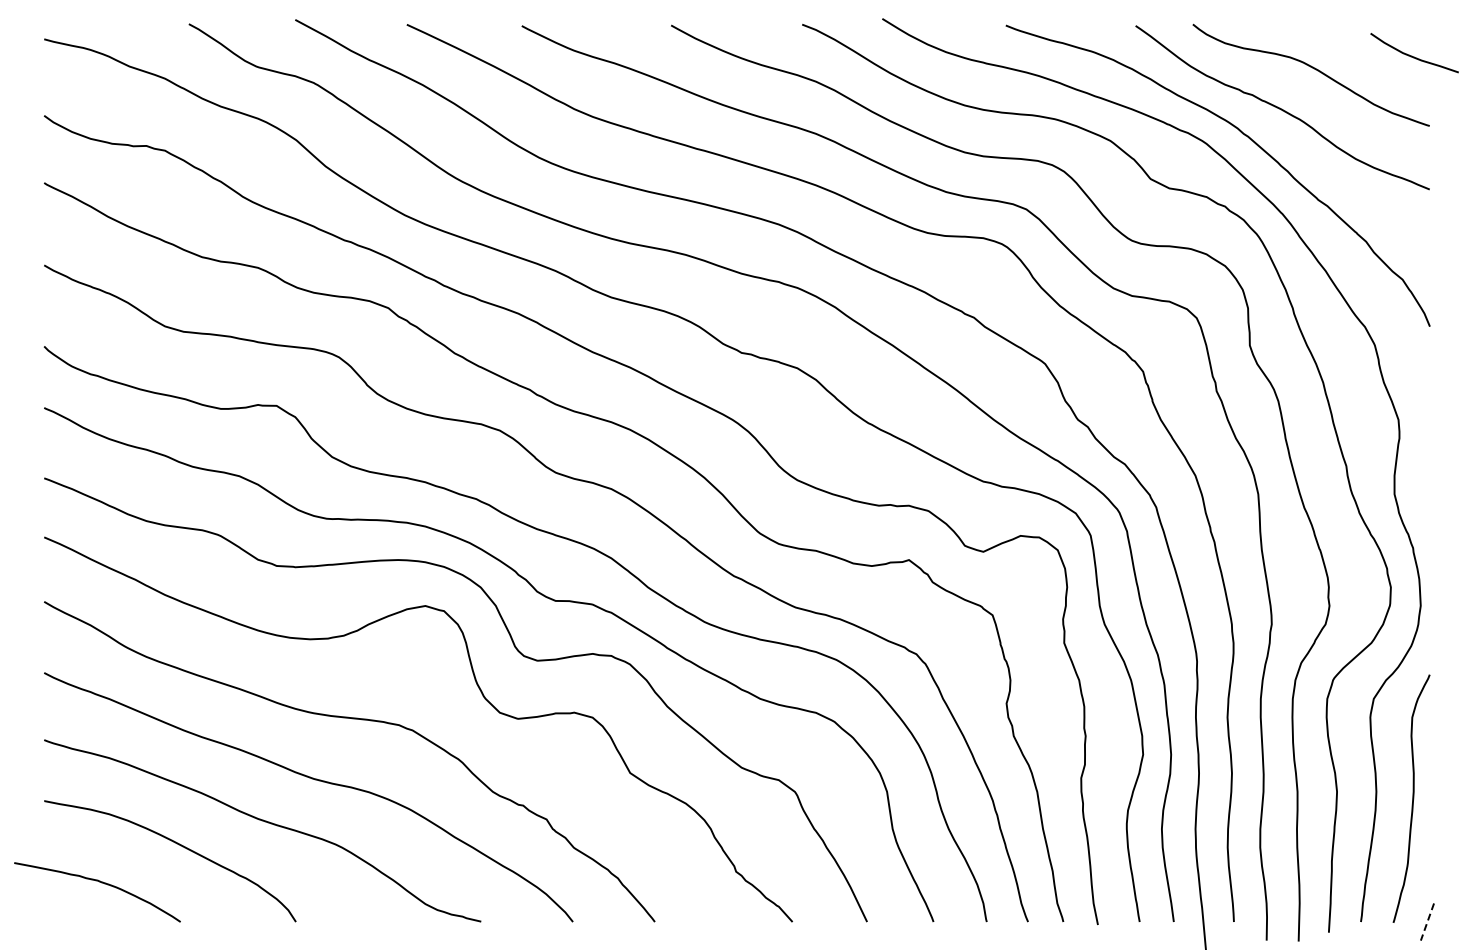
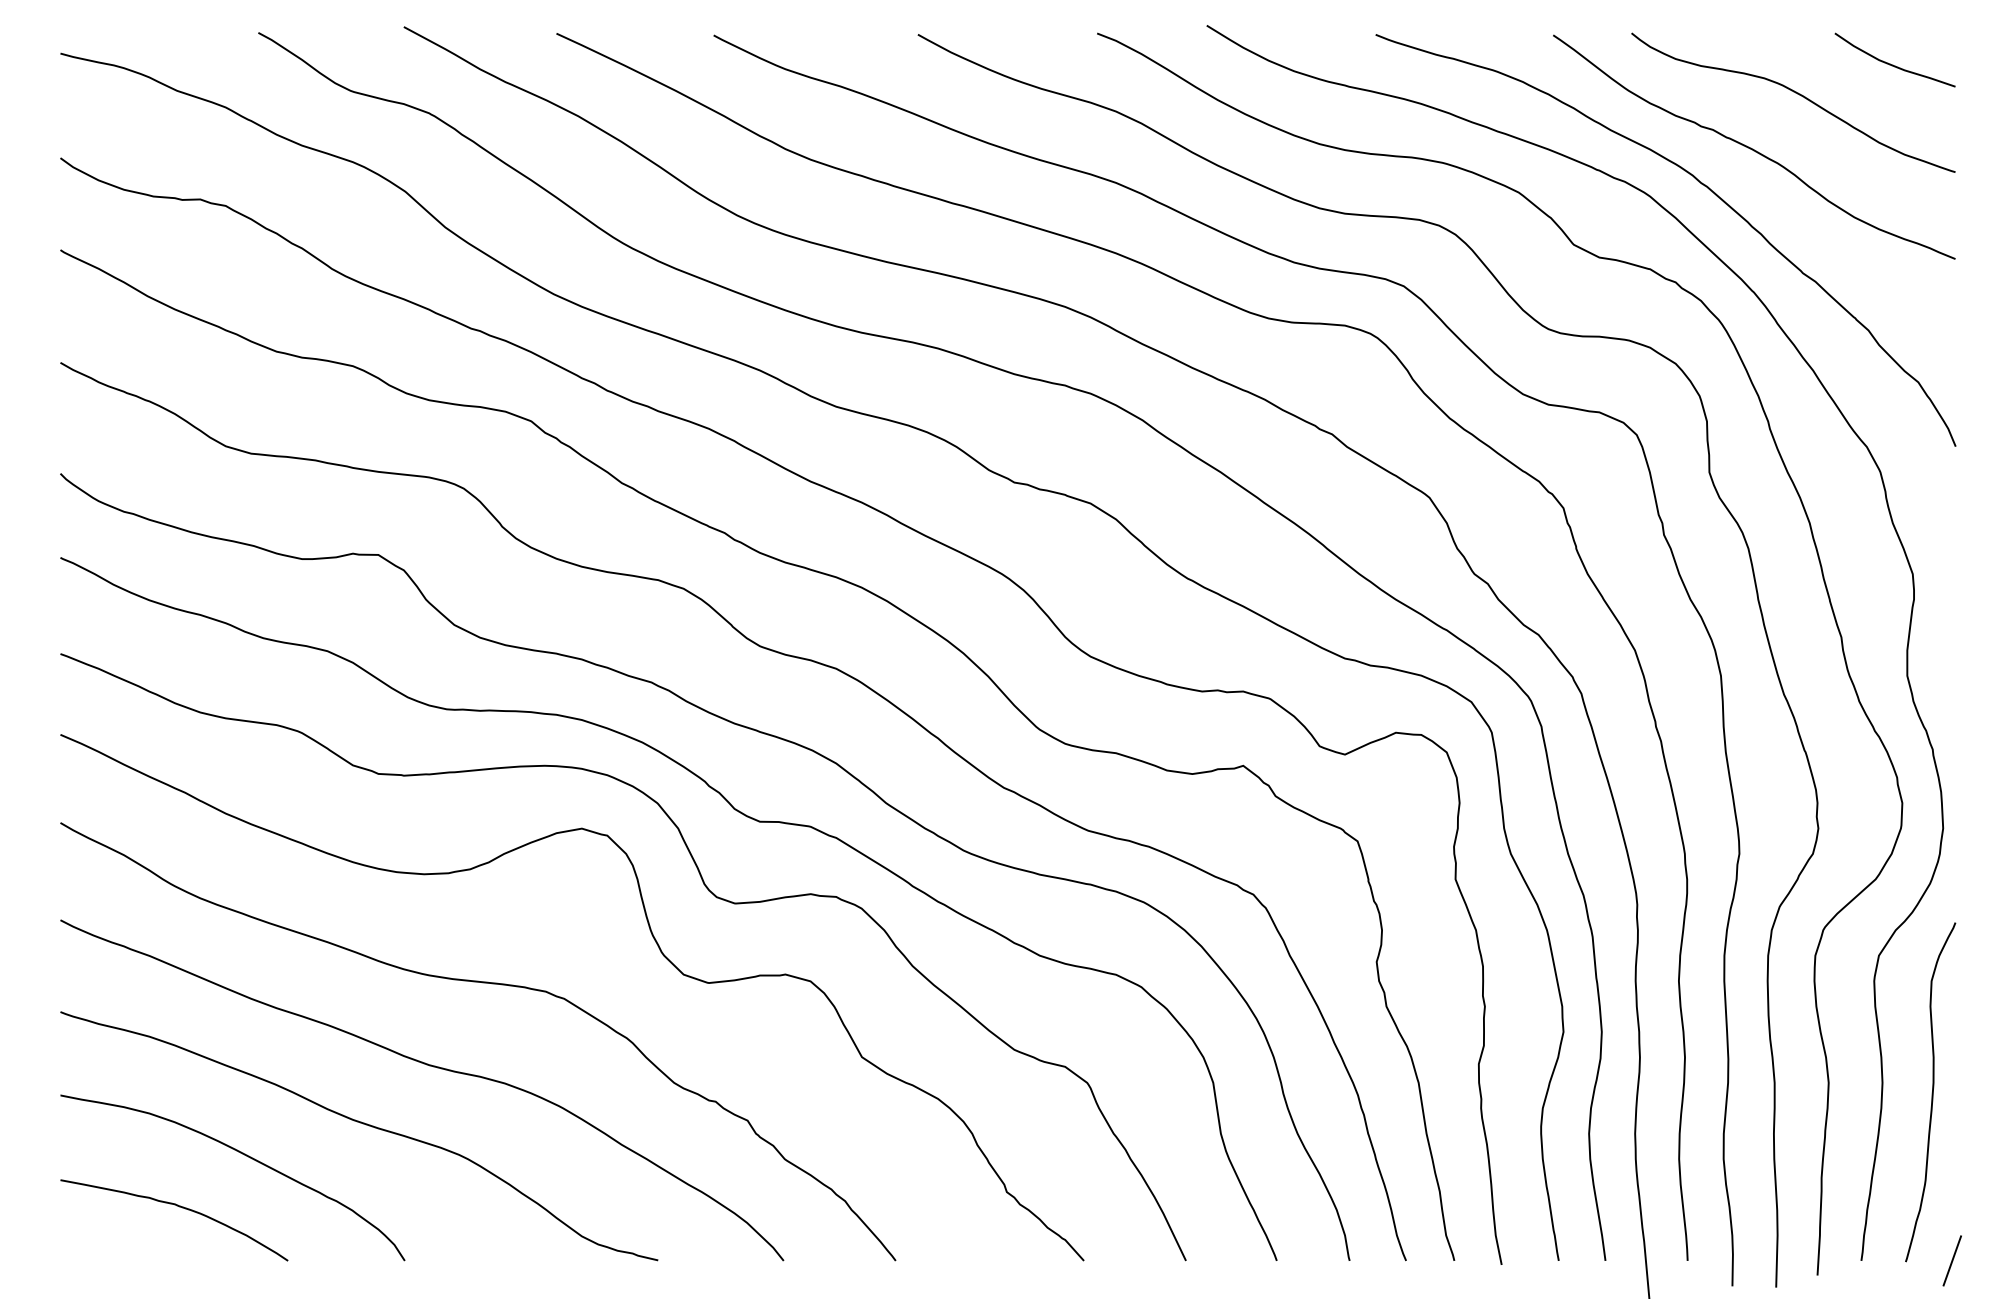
curve: (1412, 55) -> (1892, 63), moved
curve: (101, 883) -> (179, 1208), moved
line: (1427, 922) -> (1952, 1261), dashed -> solid

